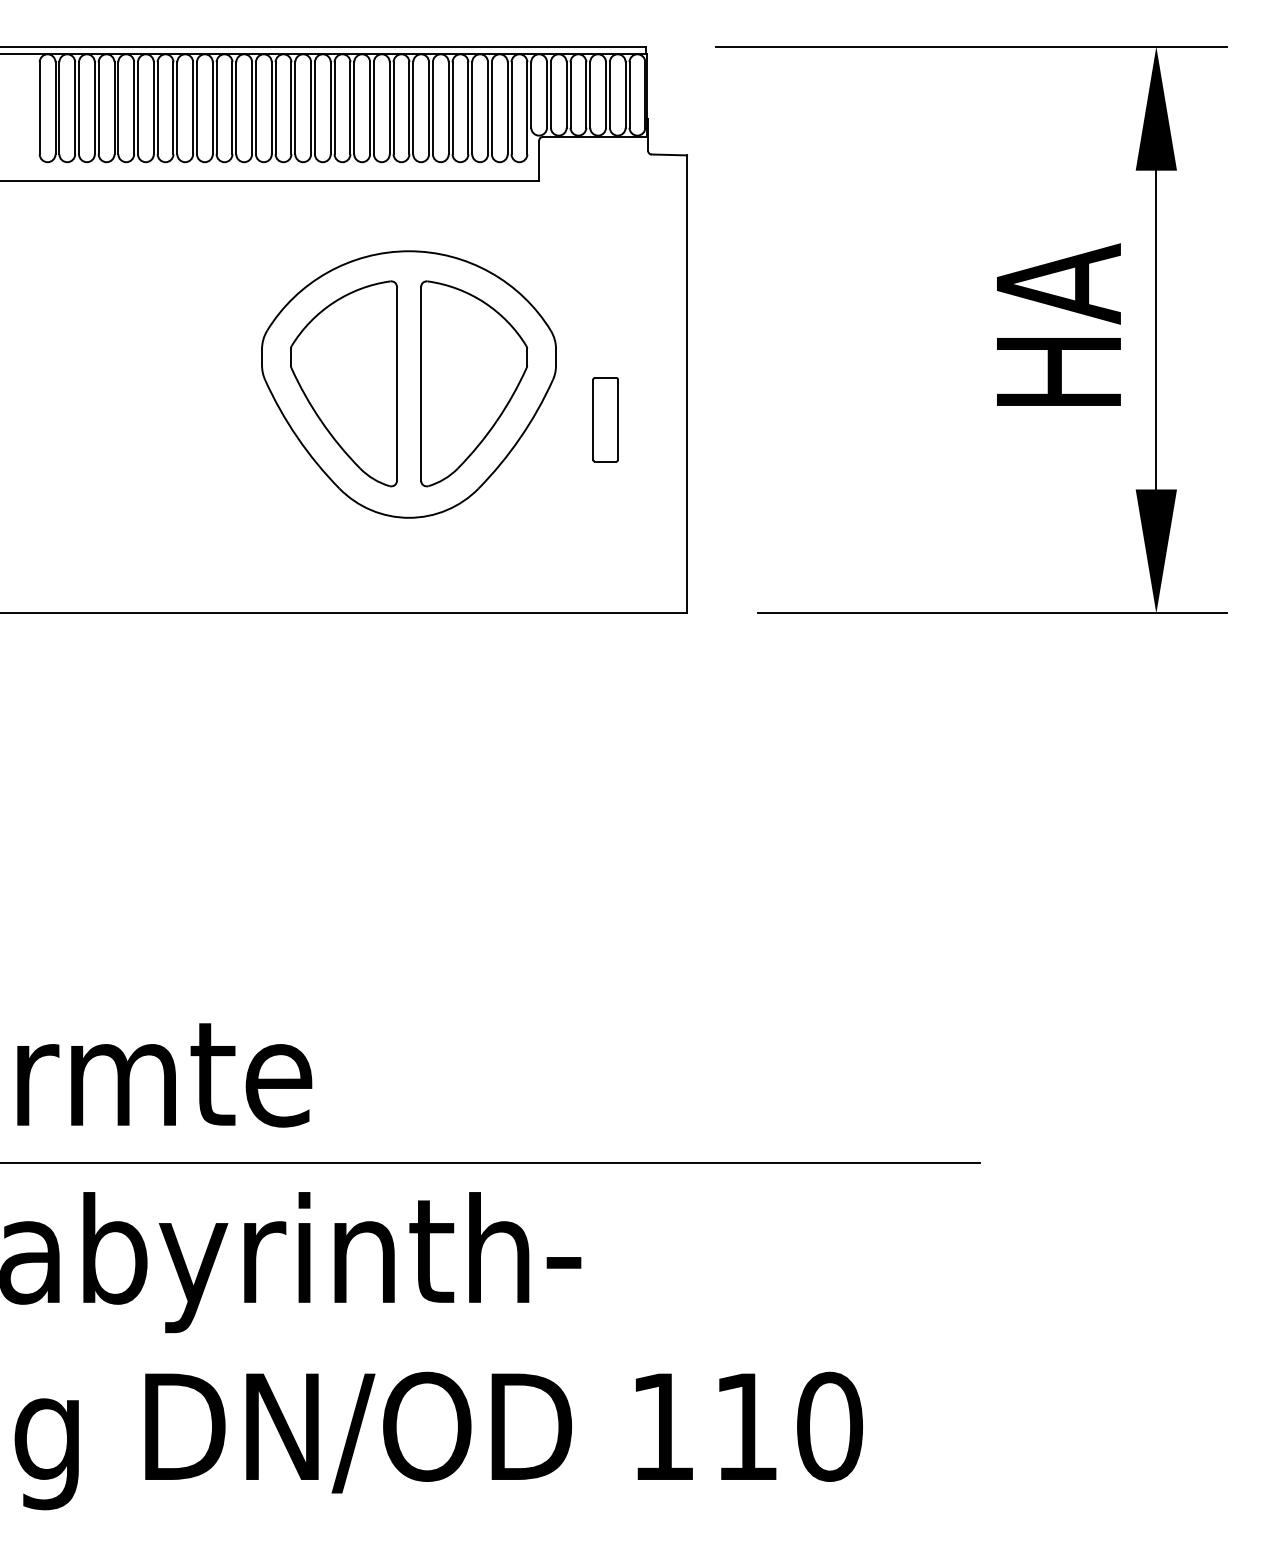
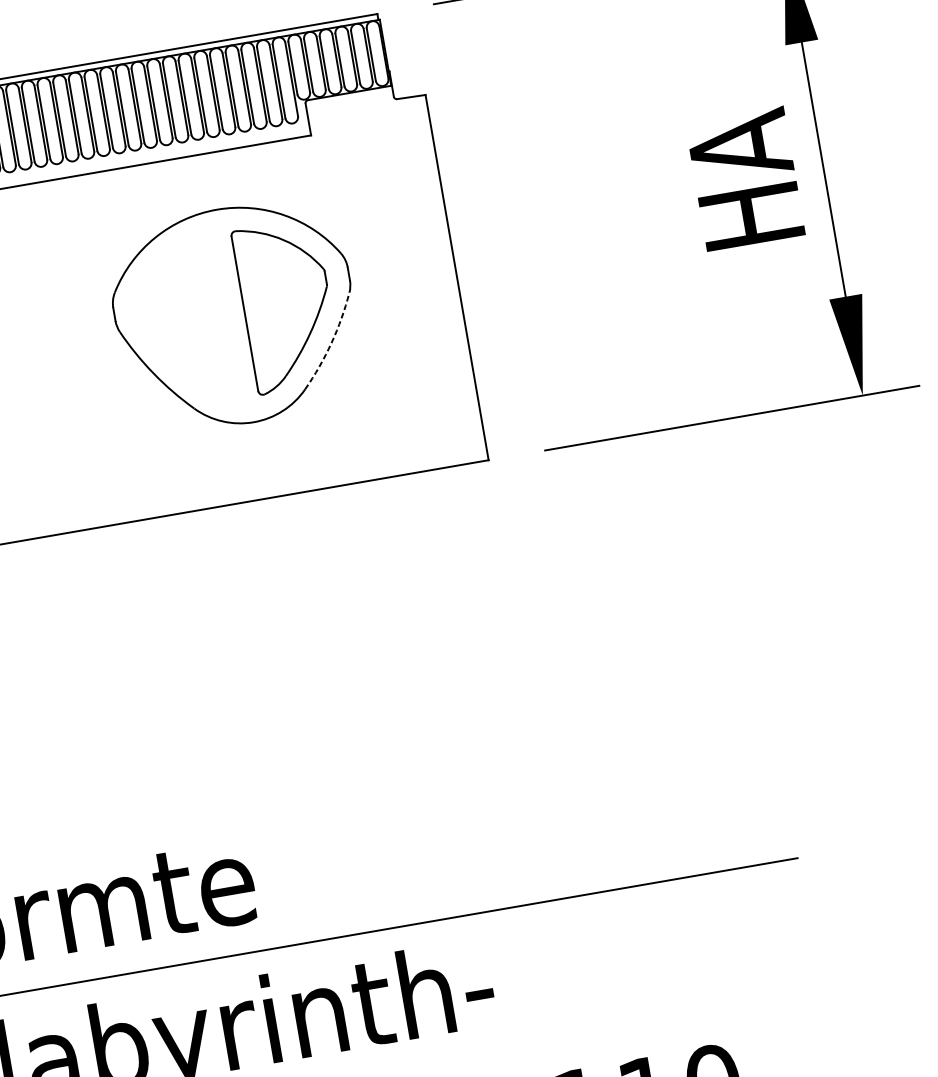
part: (343, 383) -> (182, 324), removed
part: (605, 419) -> (396, 316), removed
arc: (520, 437) -> (331, 342), solid -> dashed

